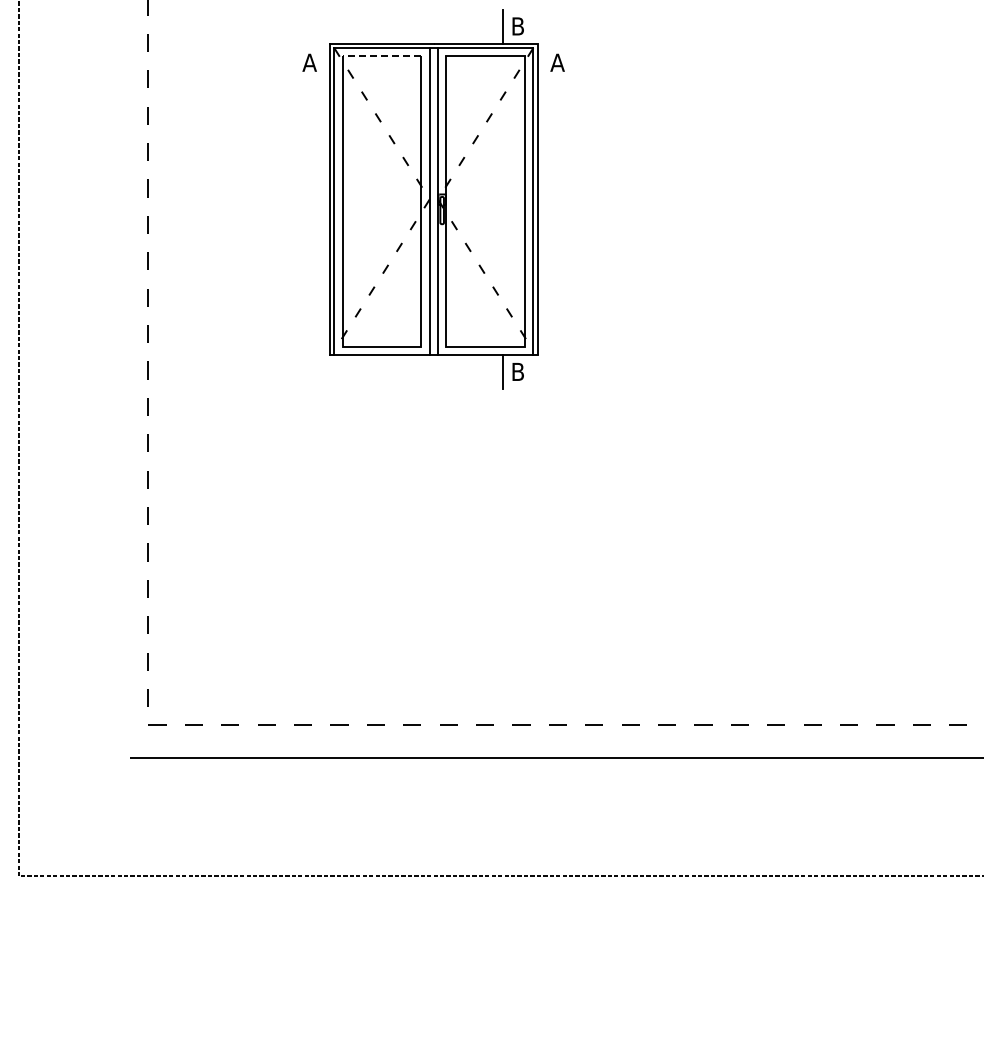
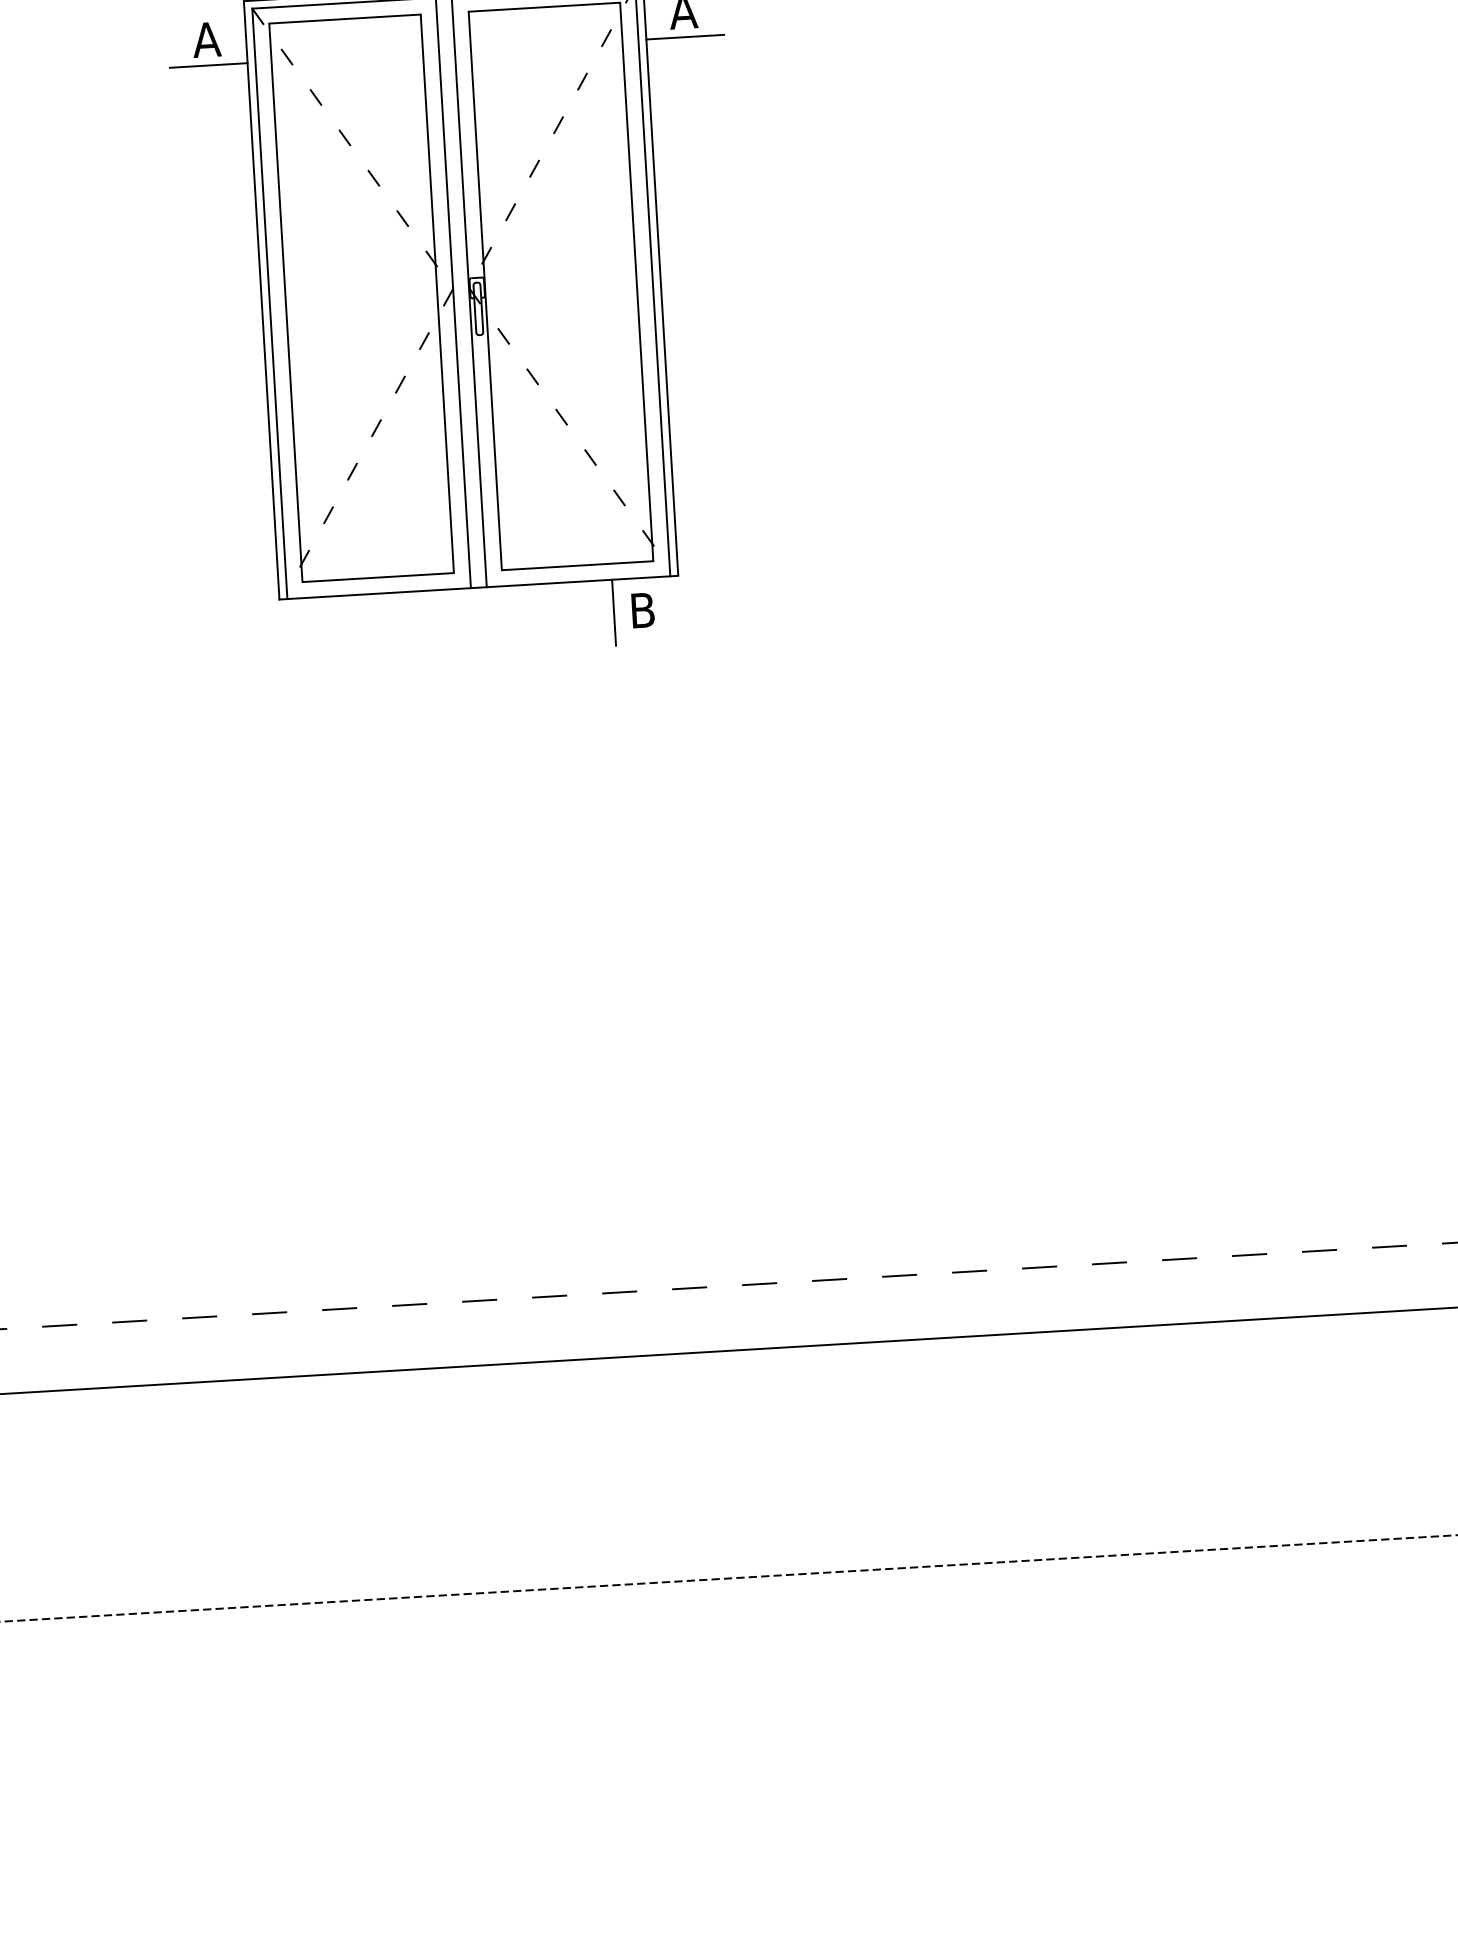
line: (381, 56) -> (344, 19), dashed -> solid
line: (309, 76) -> (207, 66), added
line: (557, 76) -> (684, 37), added

